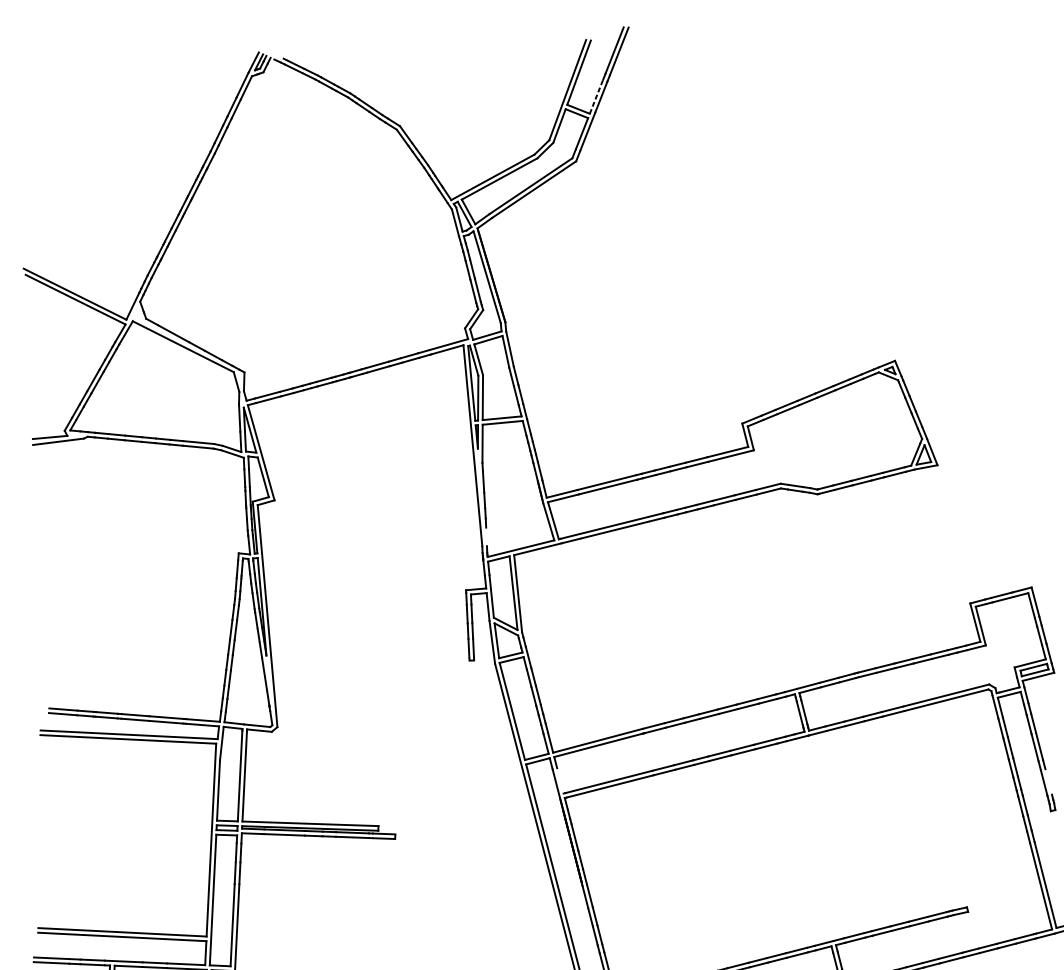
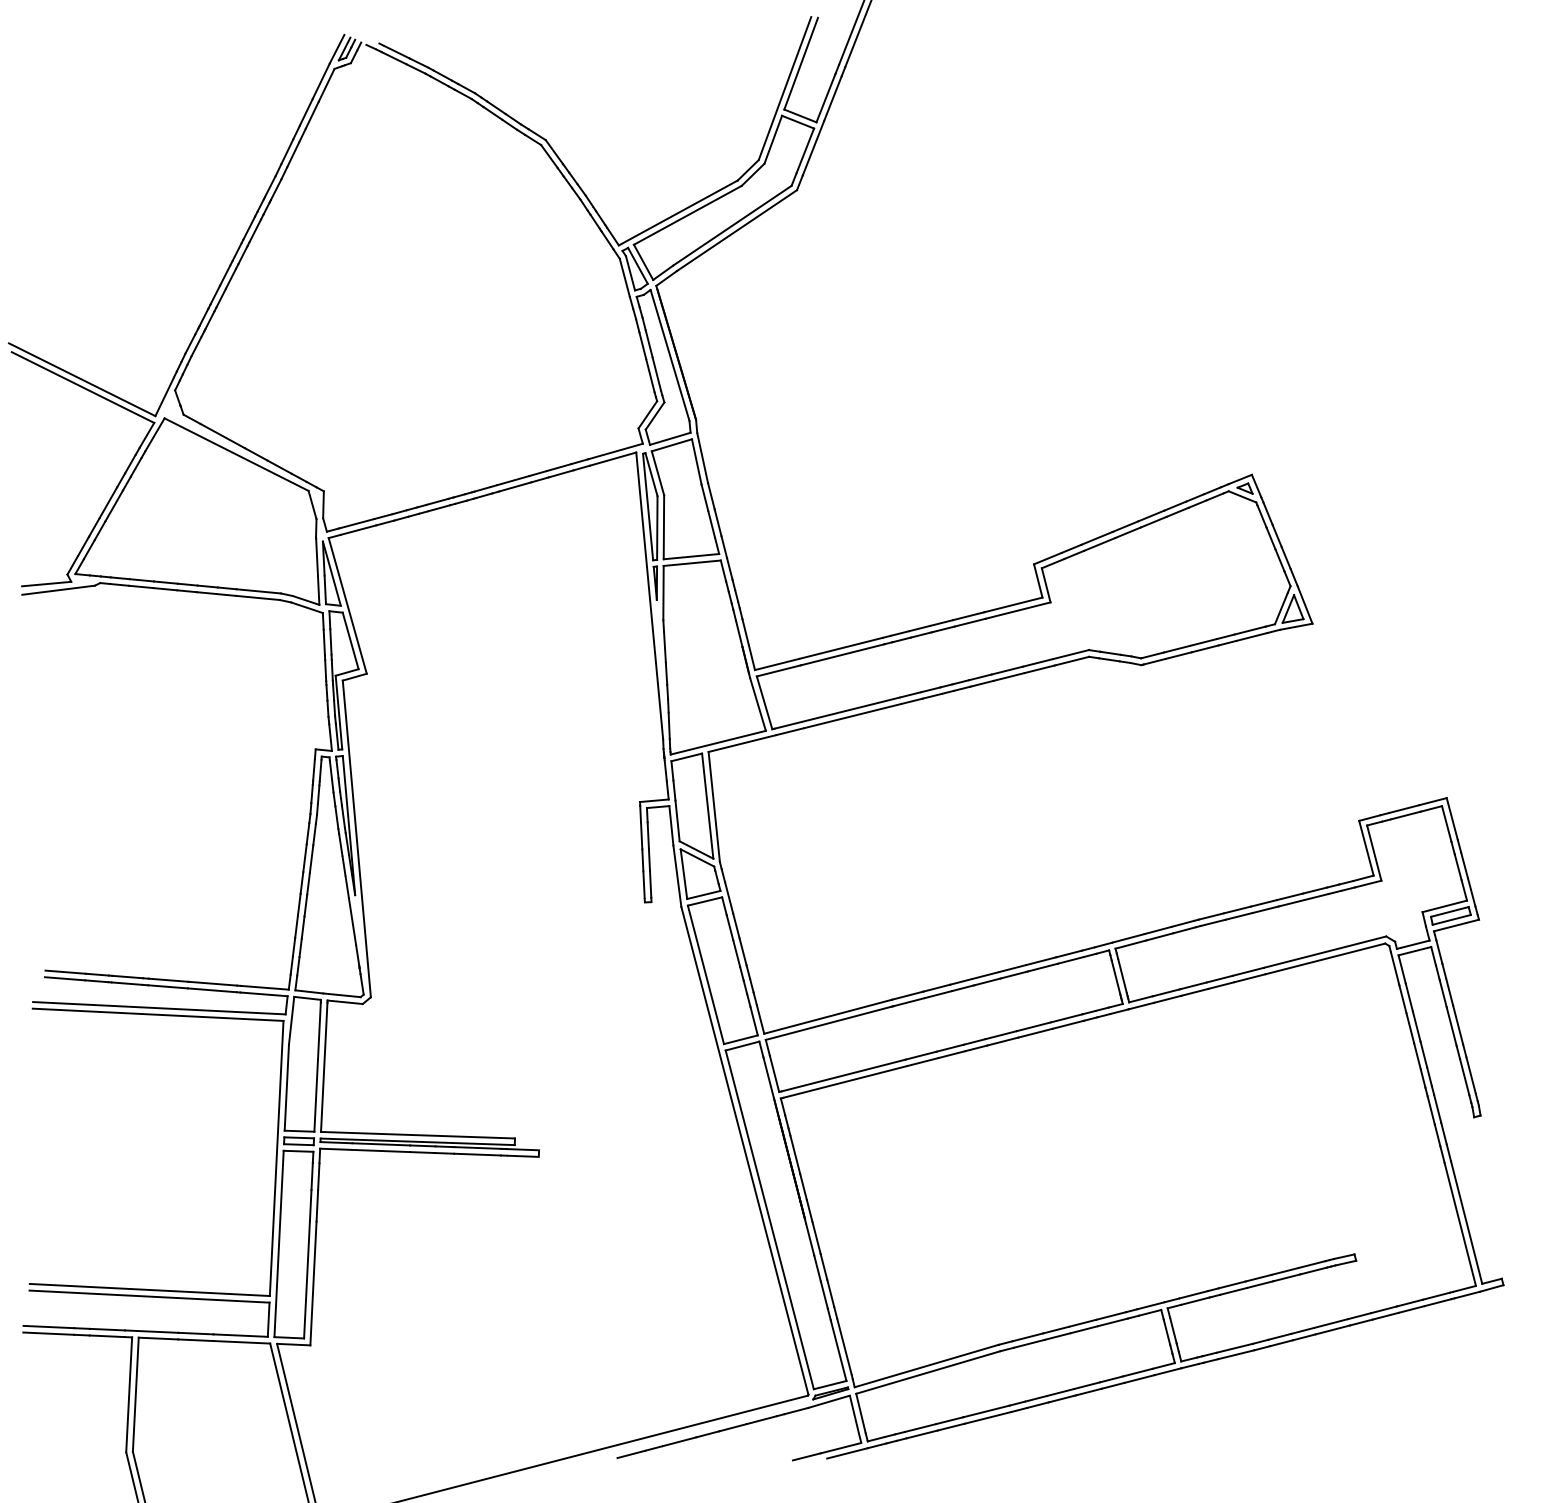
line: (596, 96) -> (826, 97), dashed -> solid
line: (486, 536) -> (668, 725), added
line: (560, 780) -> (774, 1073), added
line: (1048, 781) -> (1470, 1075), added

